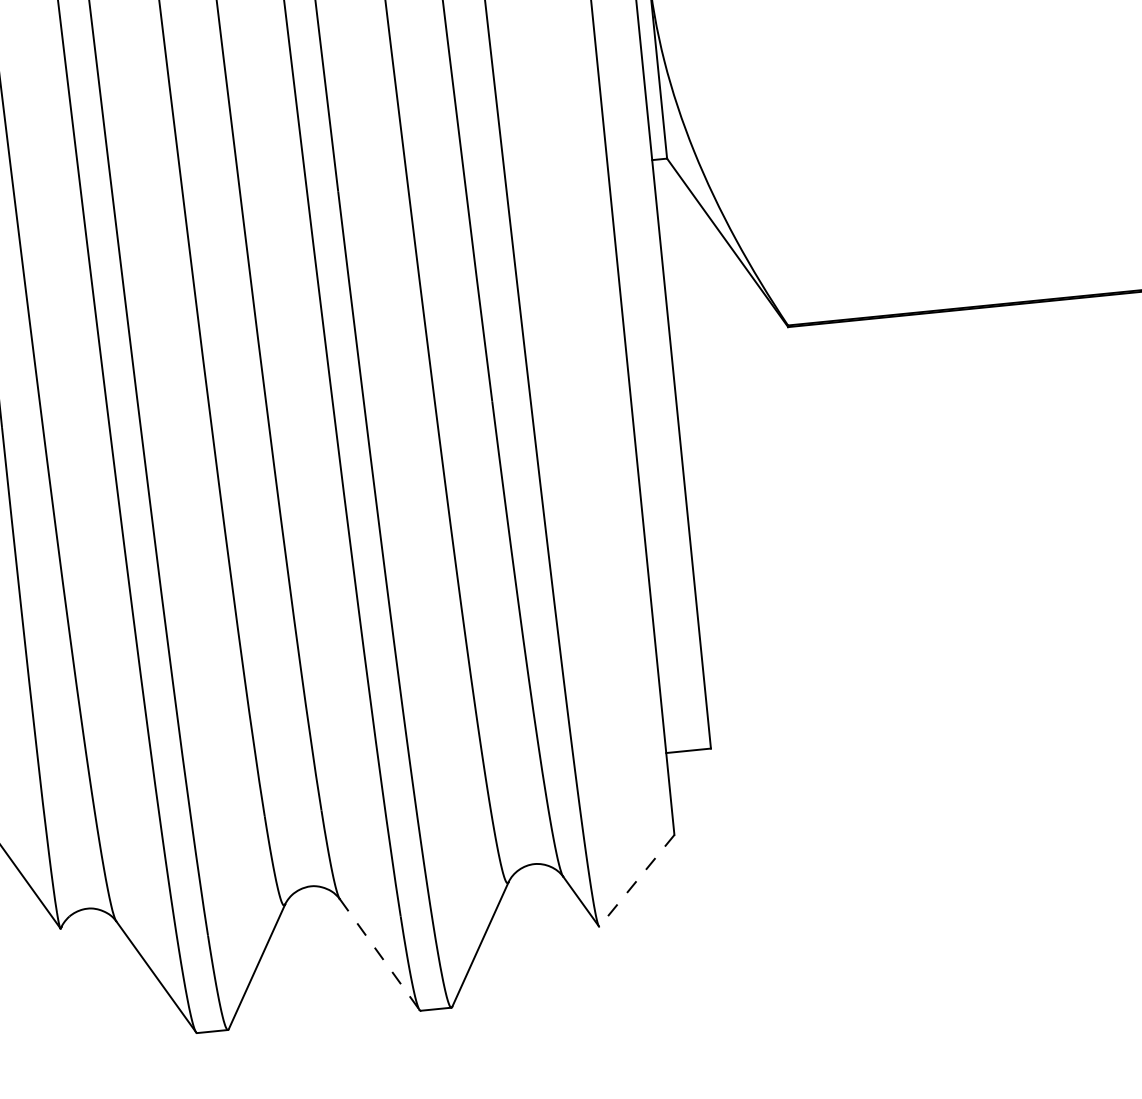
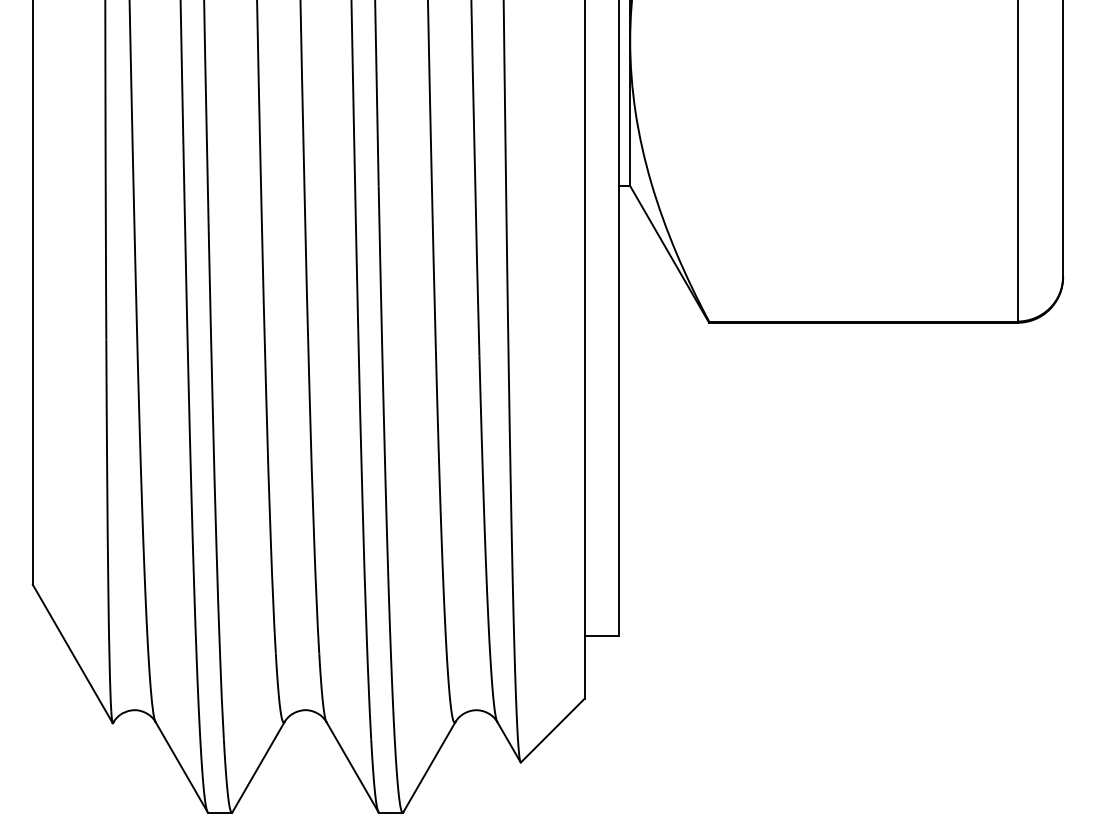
line: (636, 880) -> (552, 730), dashed -> solid
line: (379, 955) -> (352, 767), dashed -> solid

